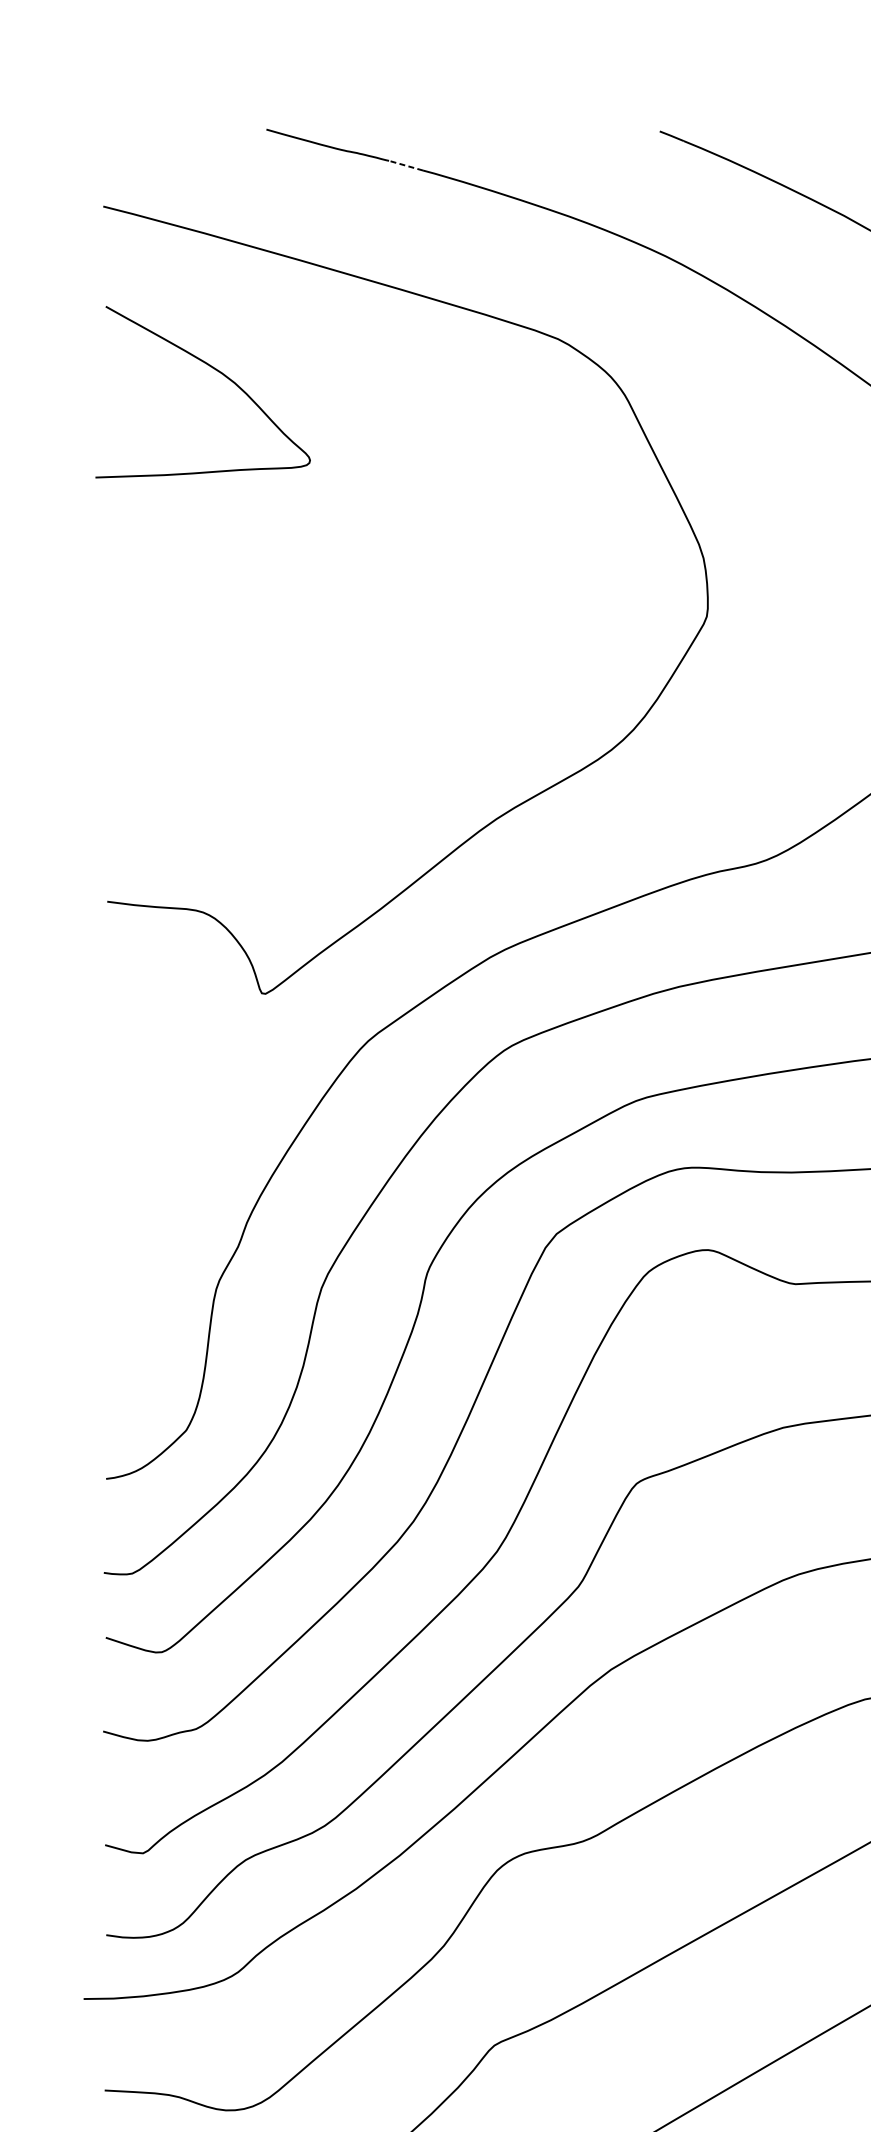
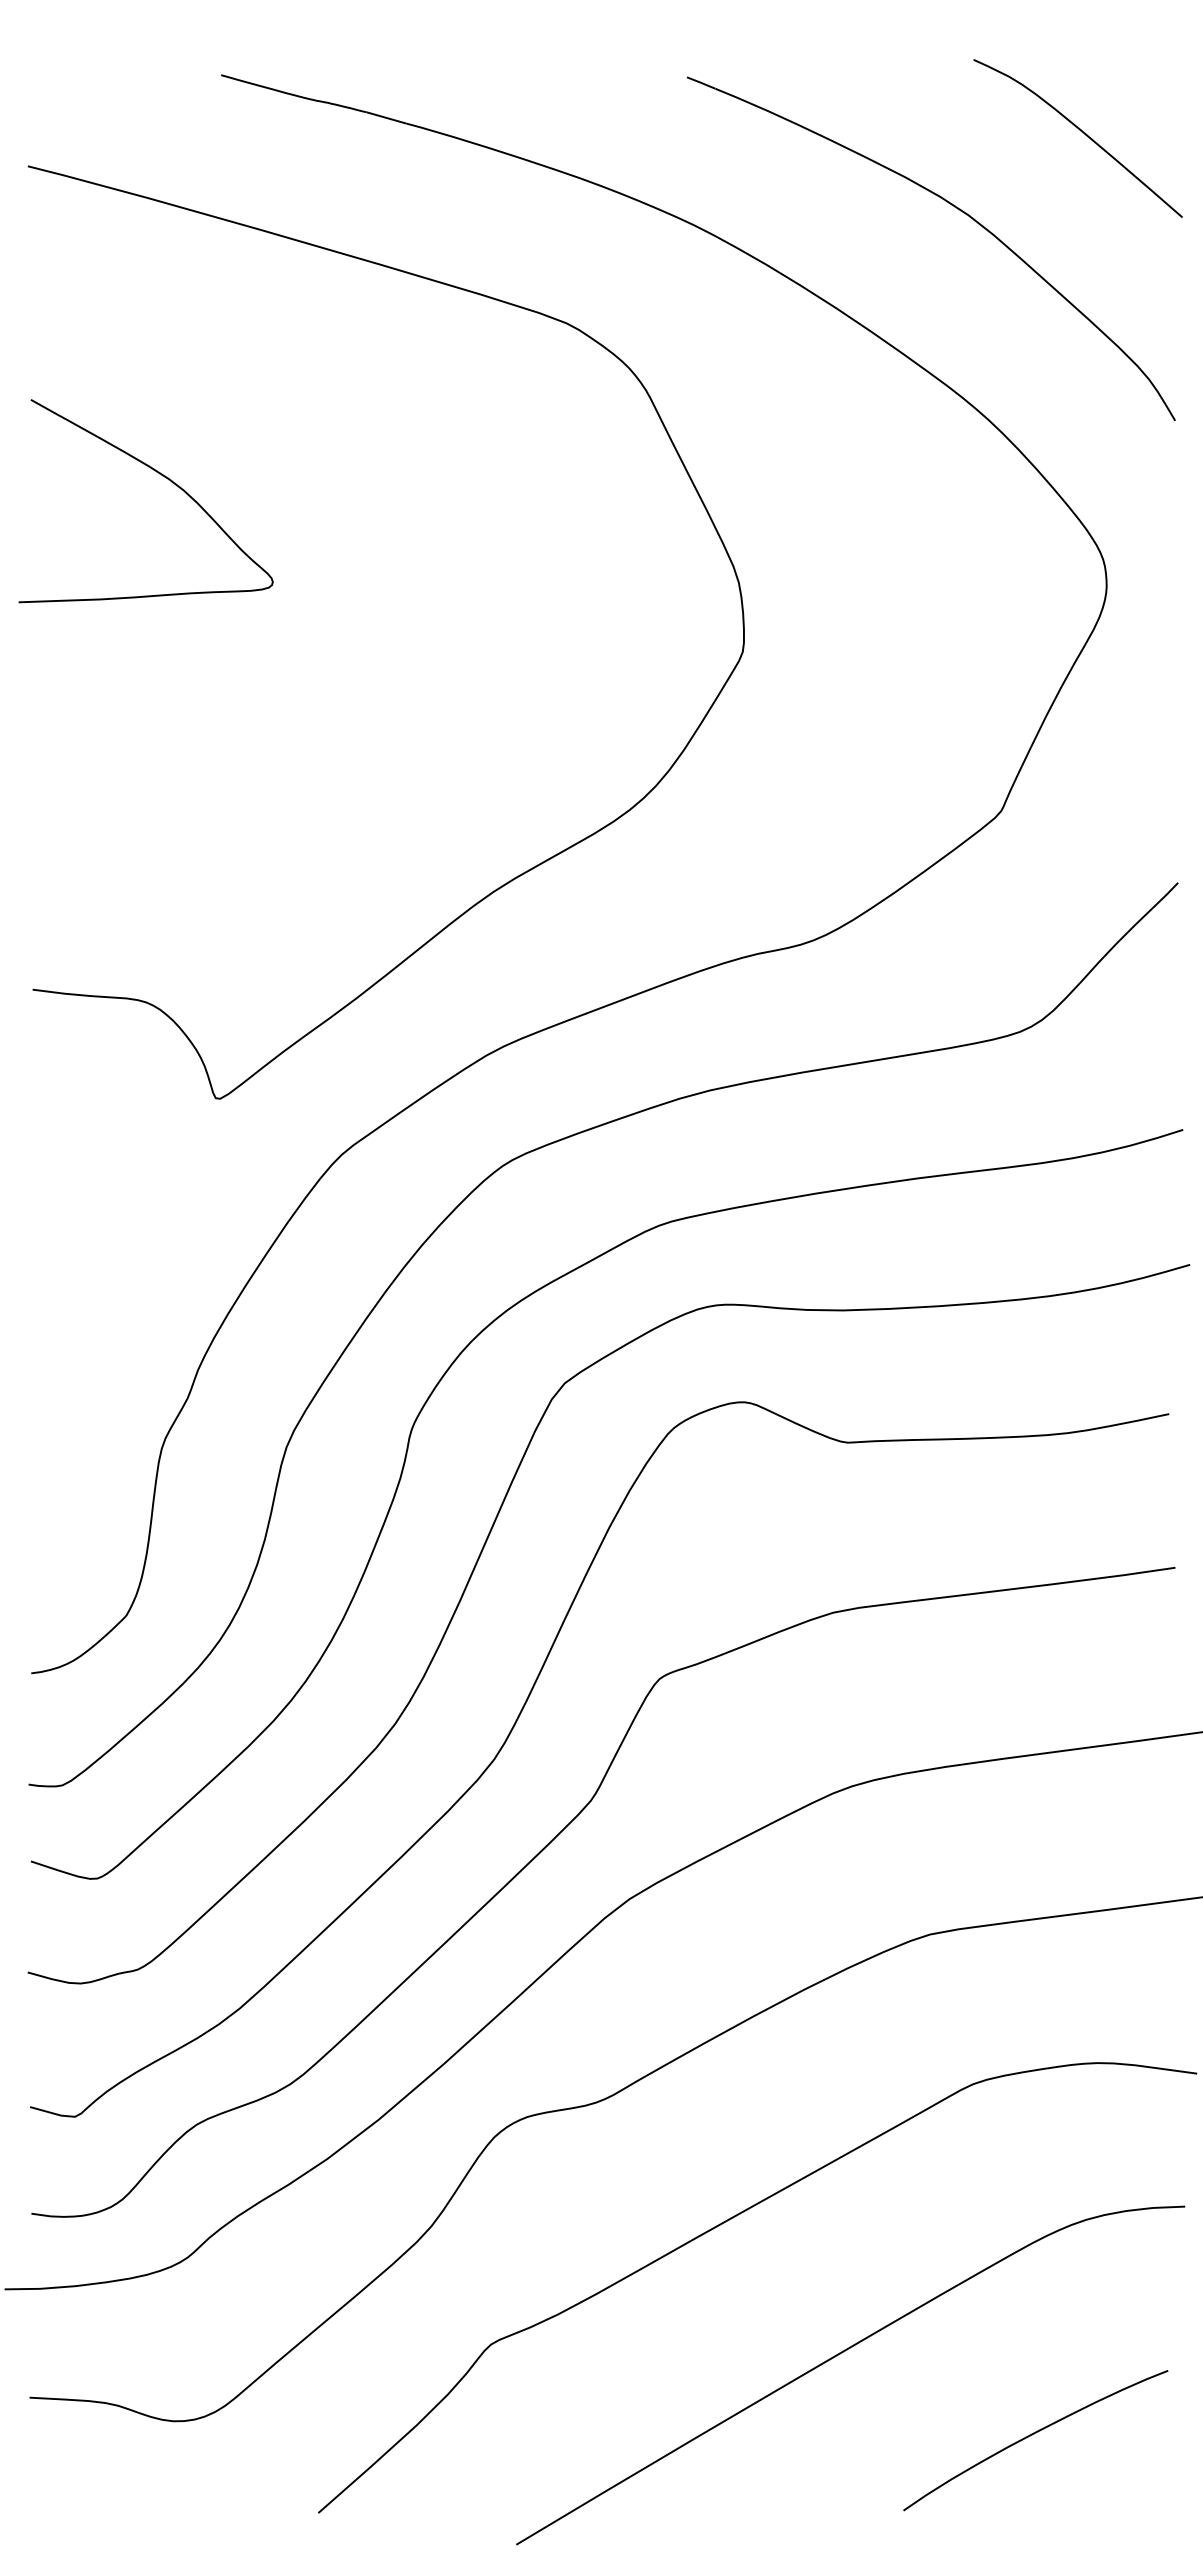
line: (406, 165) -> (386, 117), dashed -> solid
curve: (216, 371) -> (162, 476), moved

